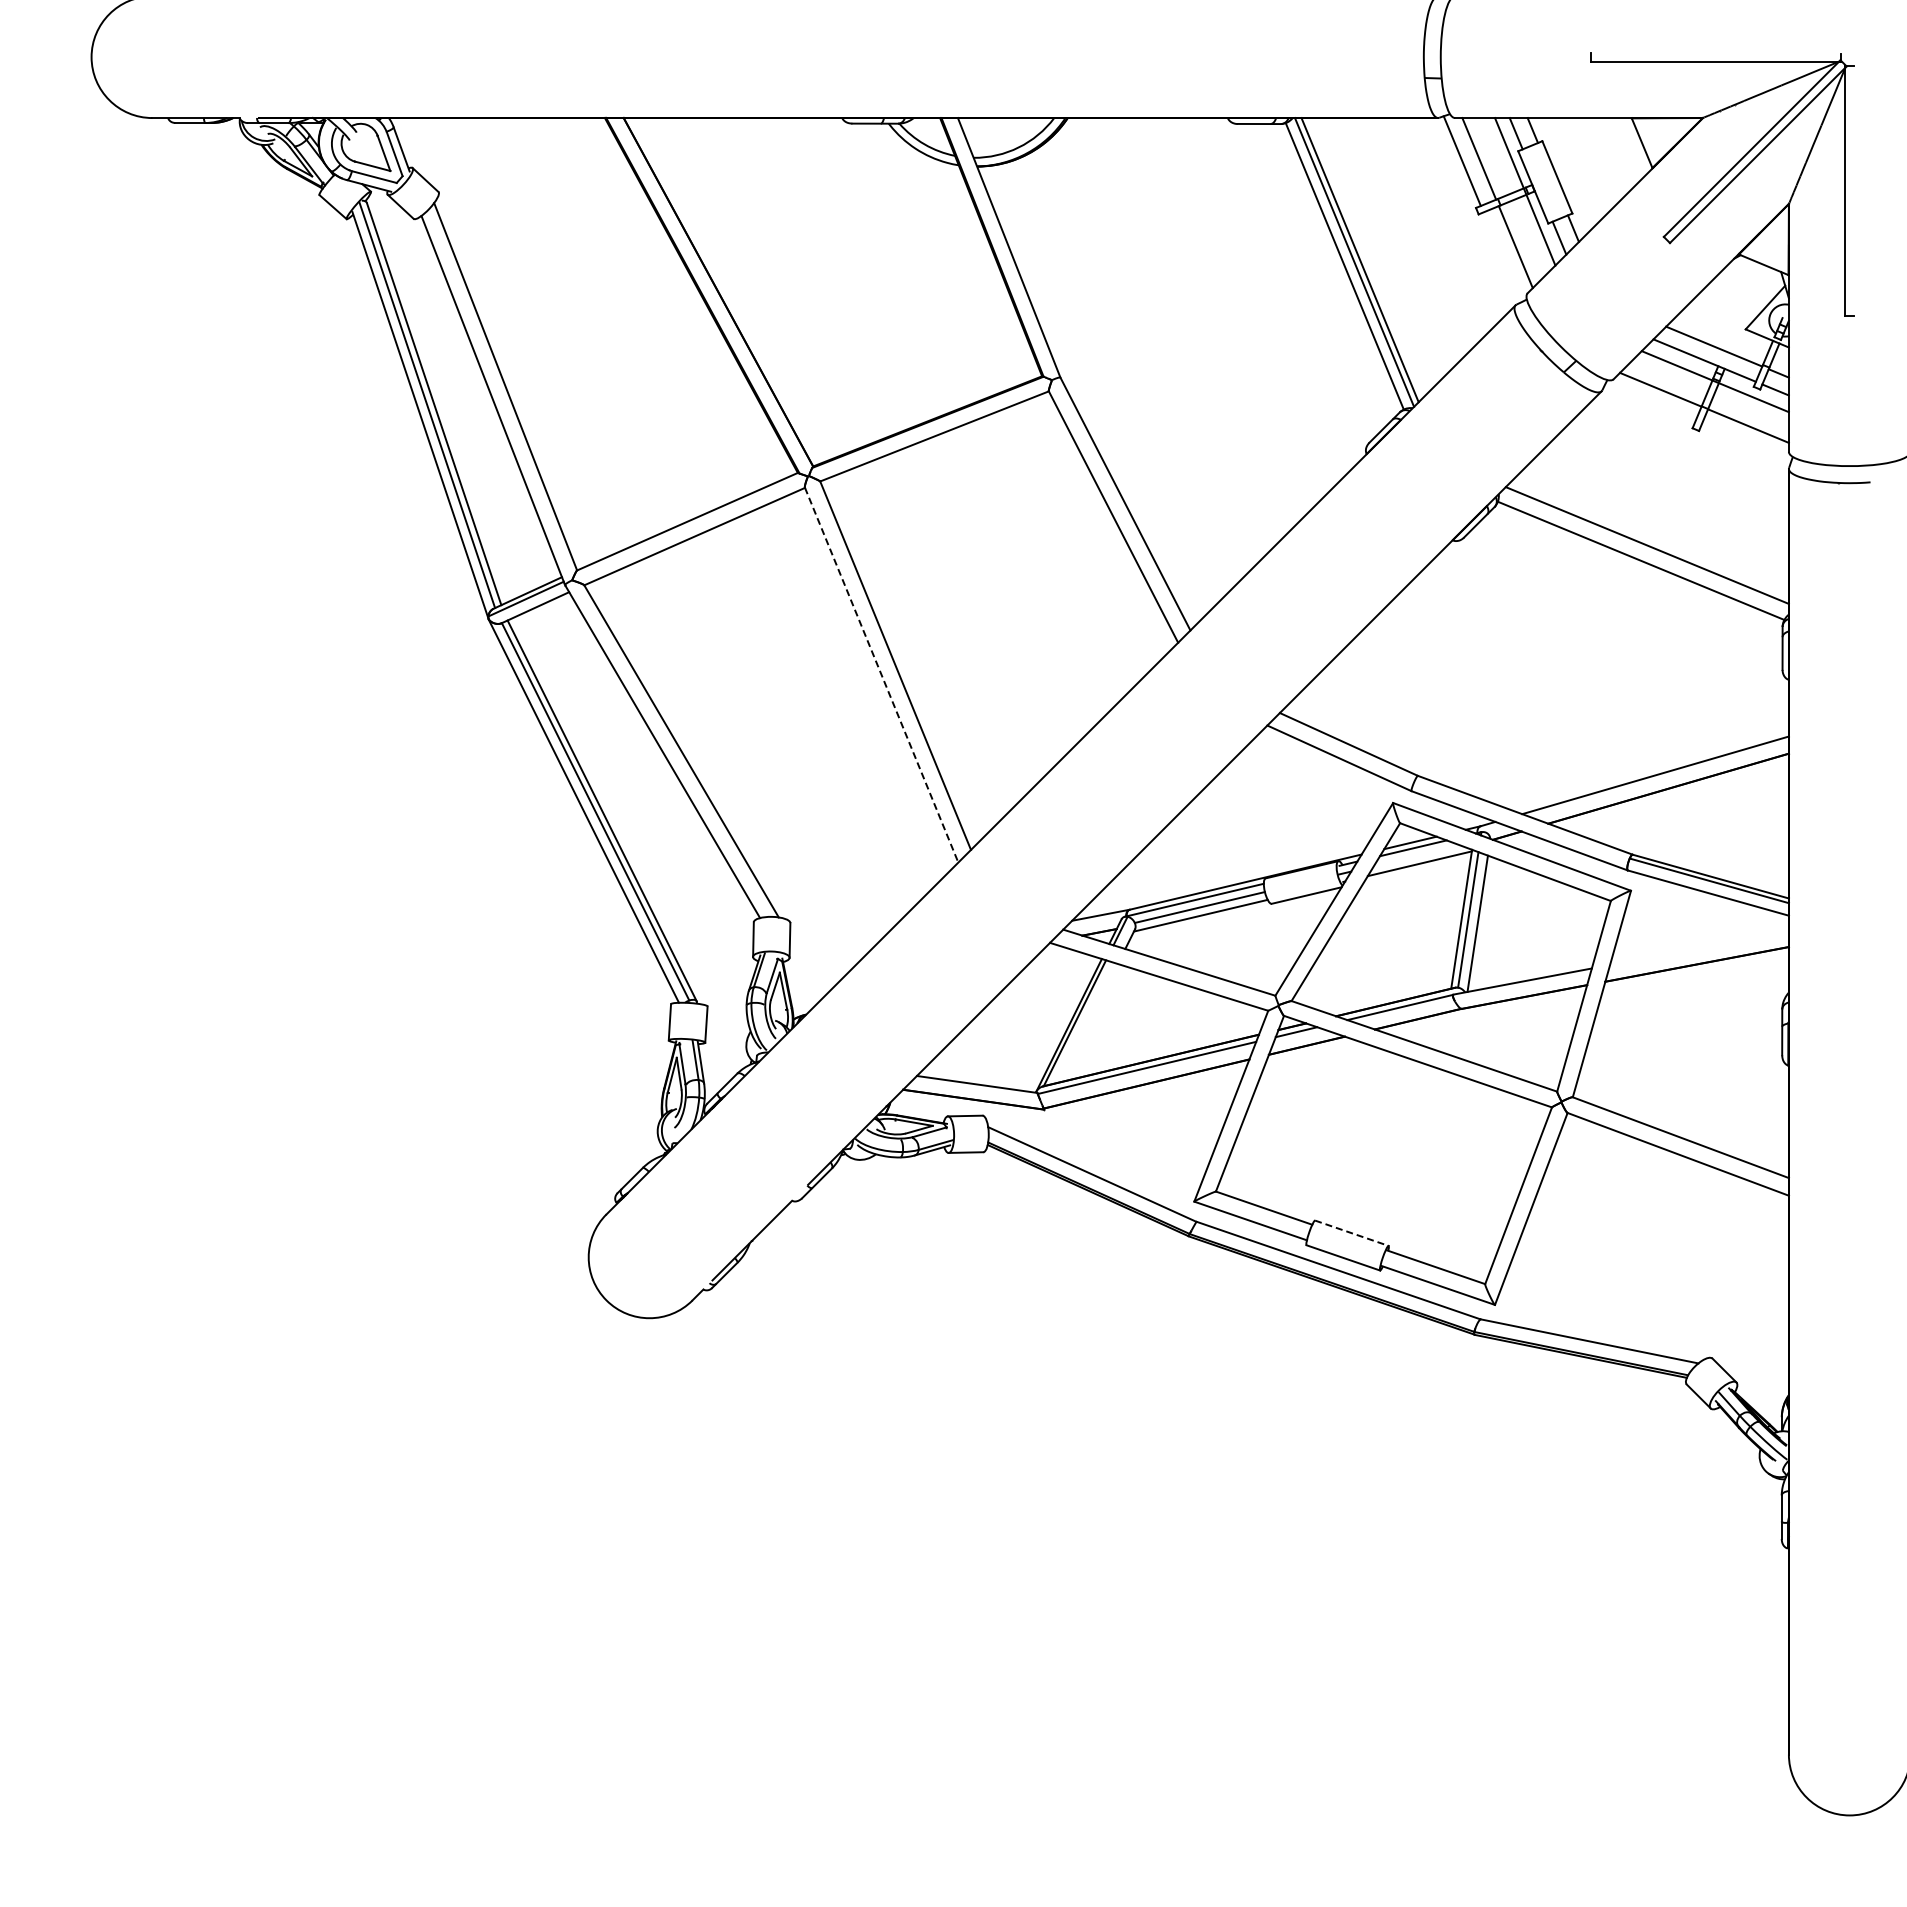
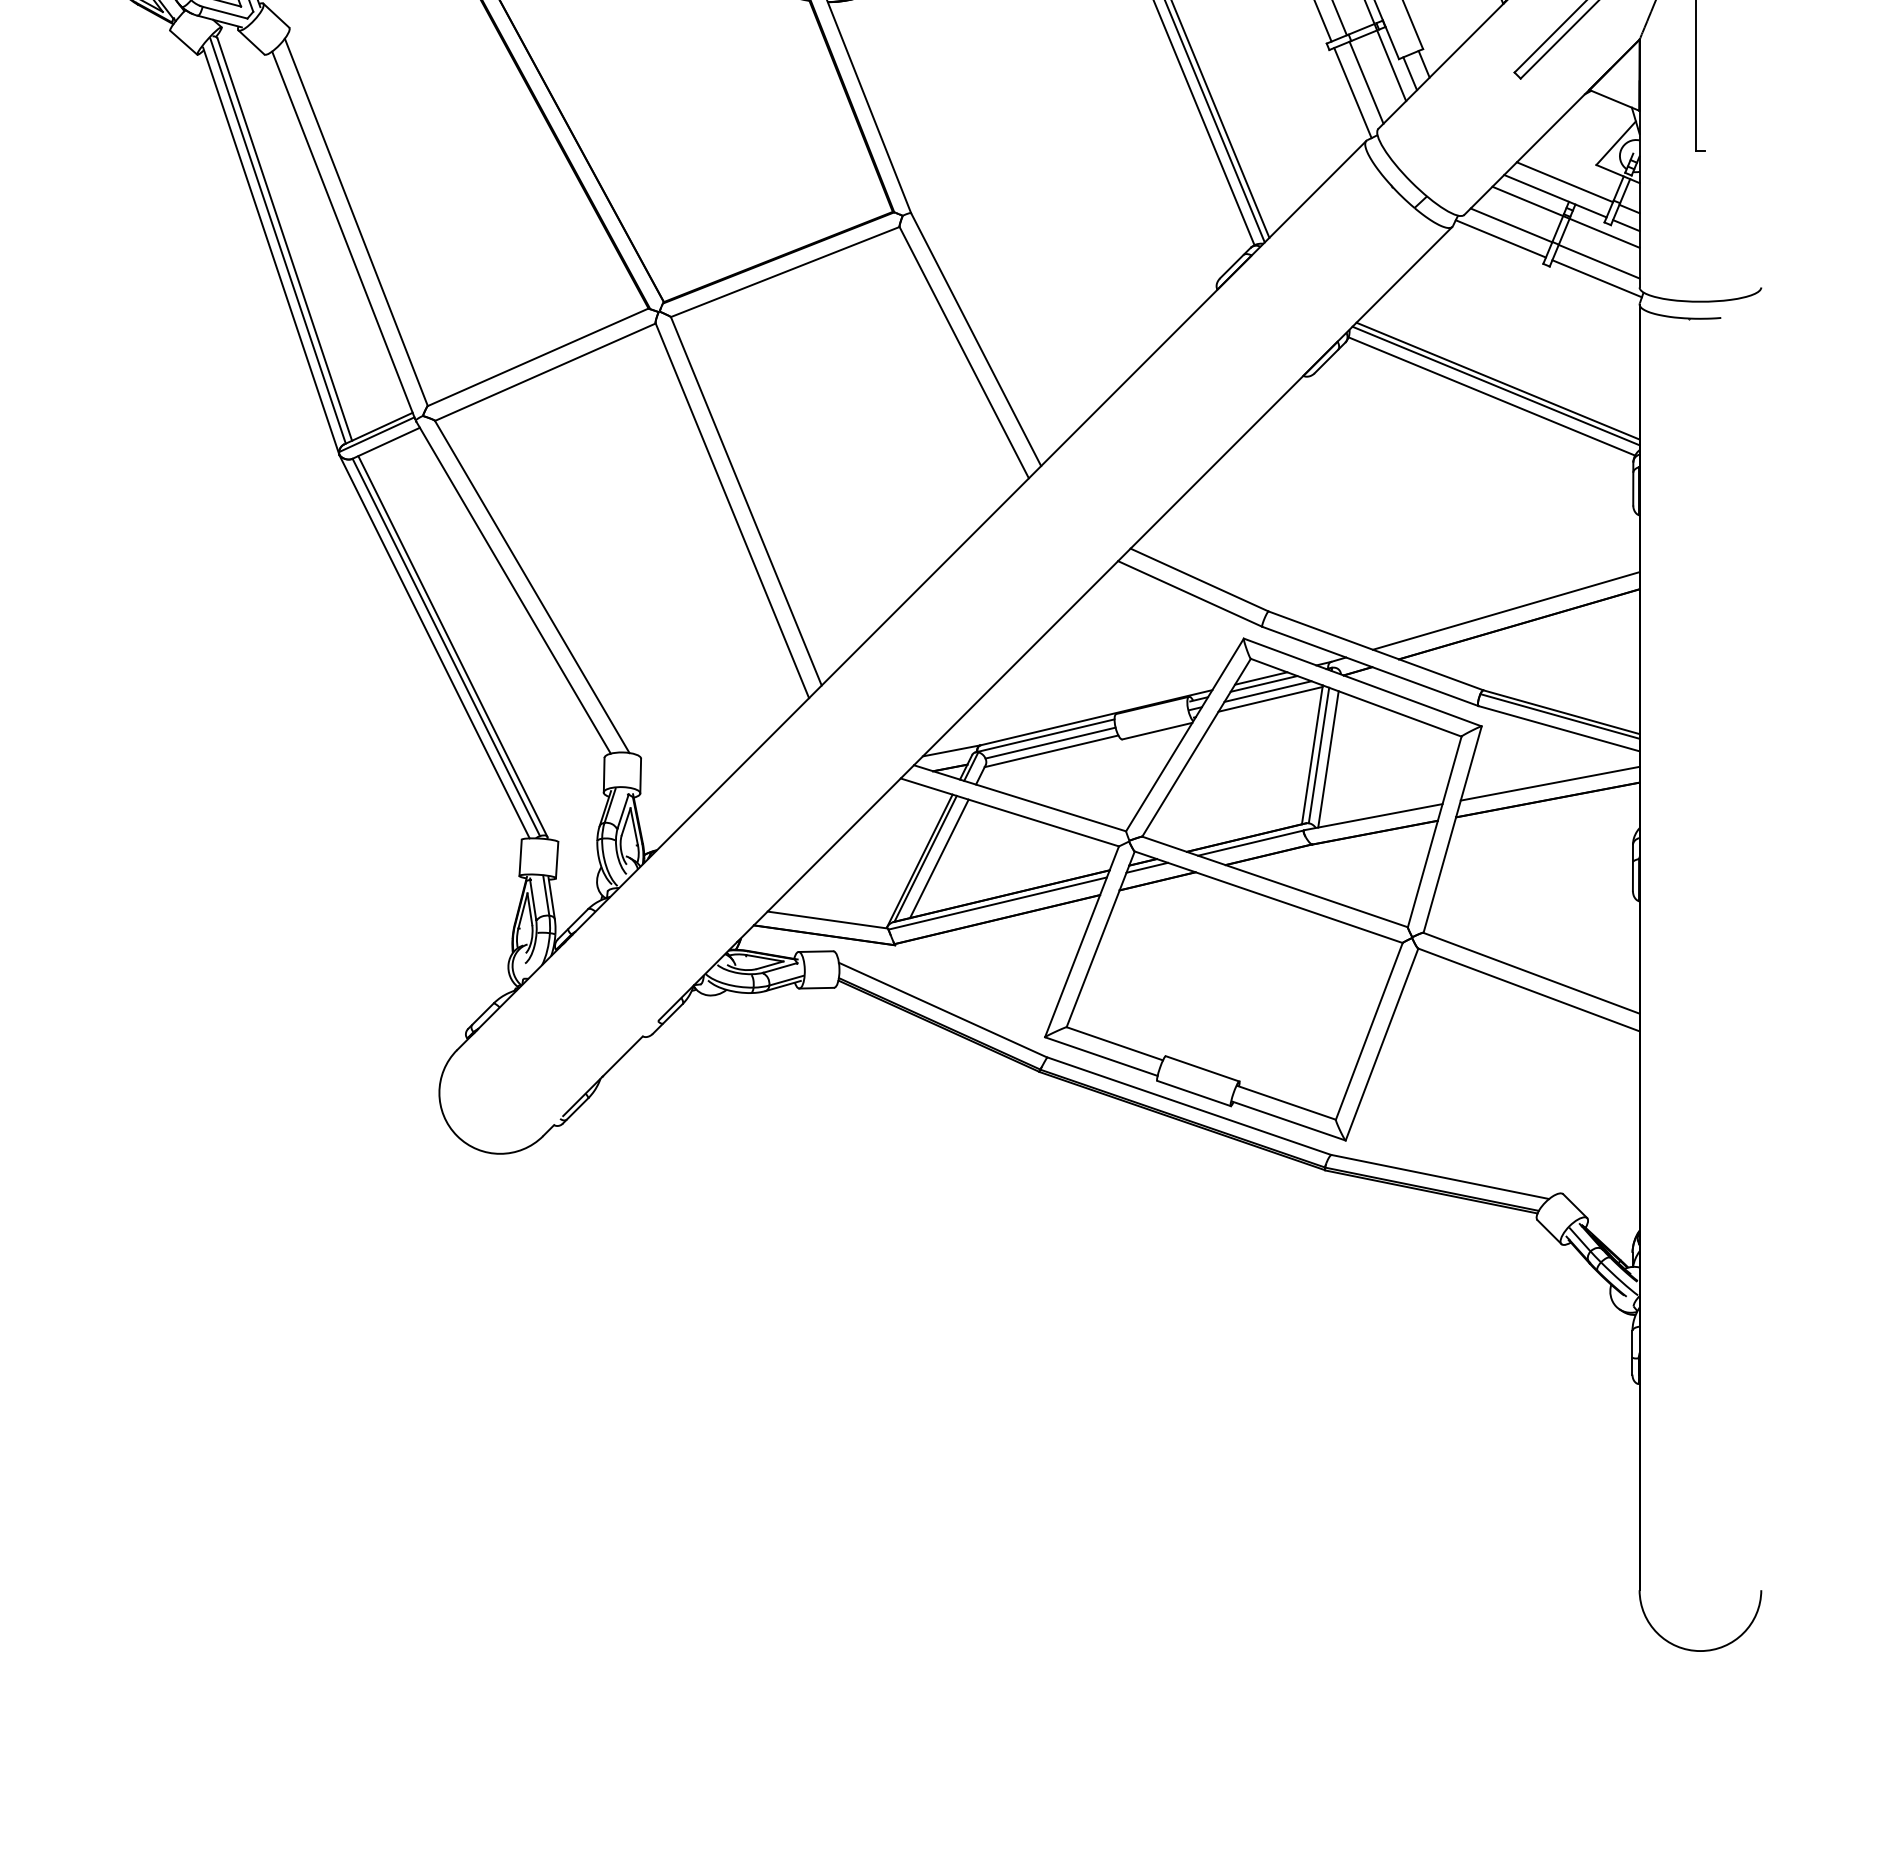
line: (1501, 257) -> (1352, 93), added
line: (1650, 402) -> (1501, 238), added
line: (1746, 442) -> (1597, 278), added
line: (1644, 550) -> (1495, 386), added
line: (881, 675) -> (732, 511), dashed -> solid
line: (1416, 855) -> (1267, 691), added
line: (1699, 948) -> (1550, 784), added
line: (1088, 1023) -> (939, 859), added
line: (1351, 1233) -> (1202, 1069), dashed -> solid

